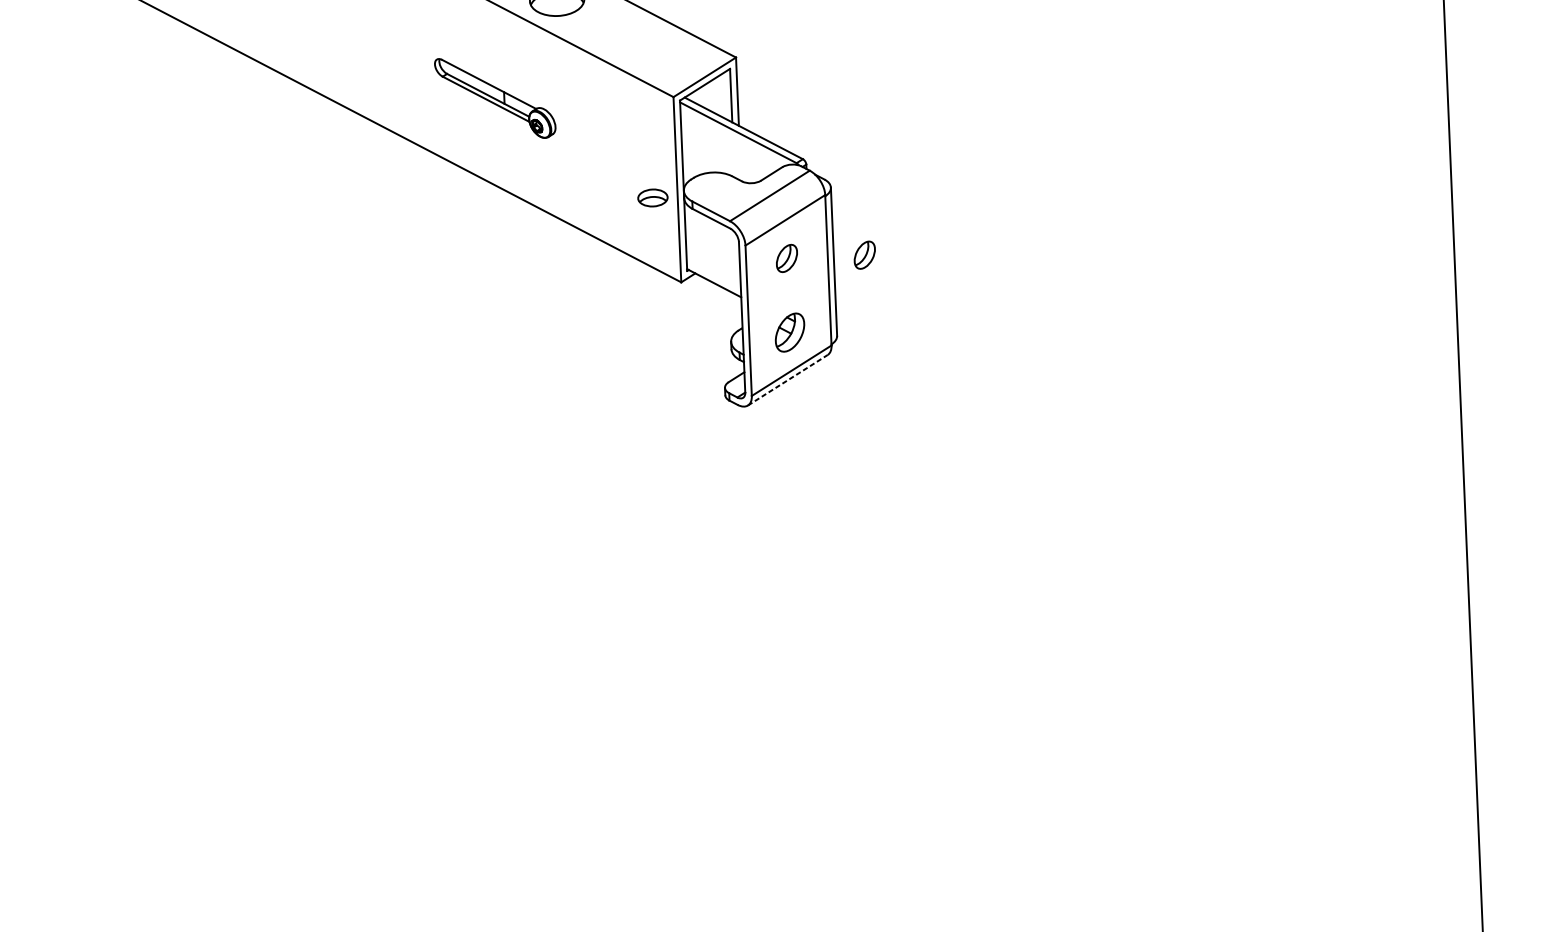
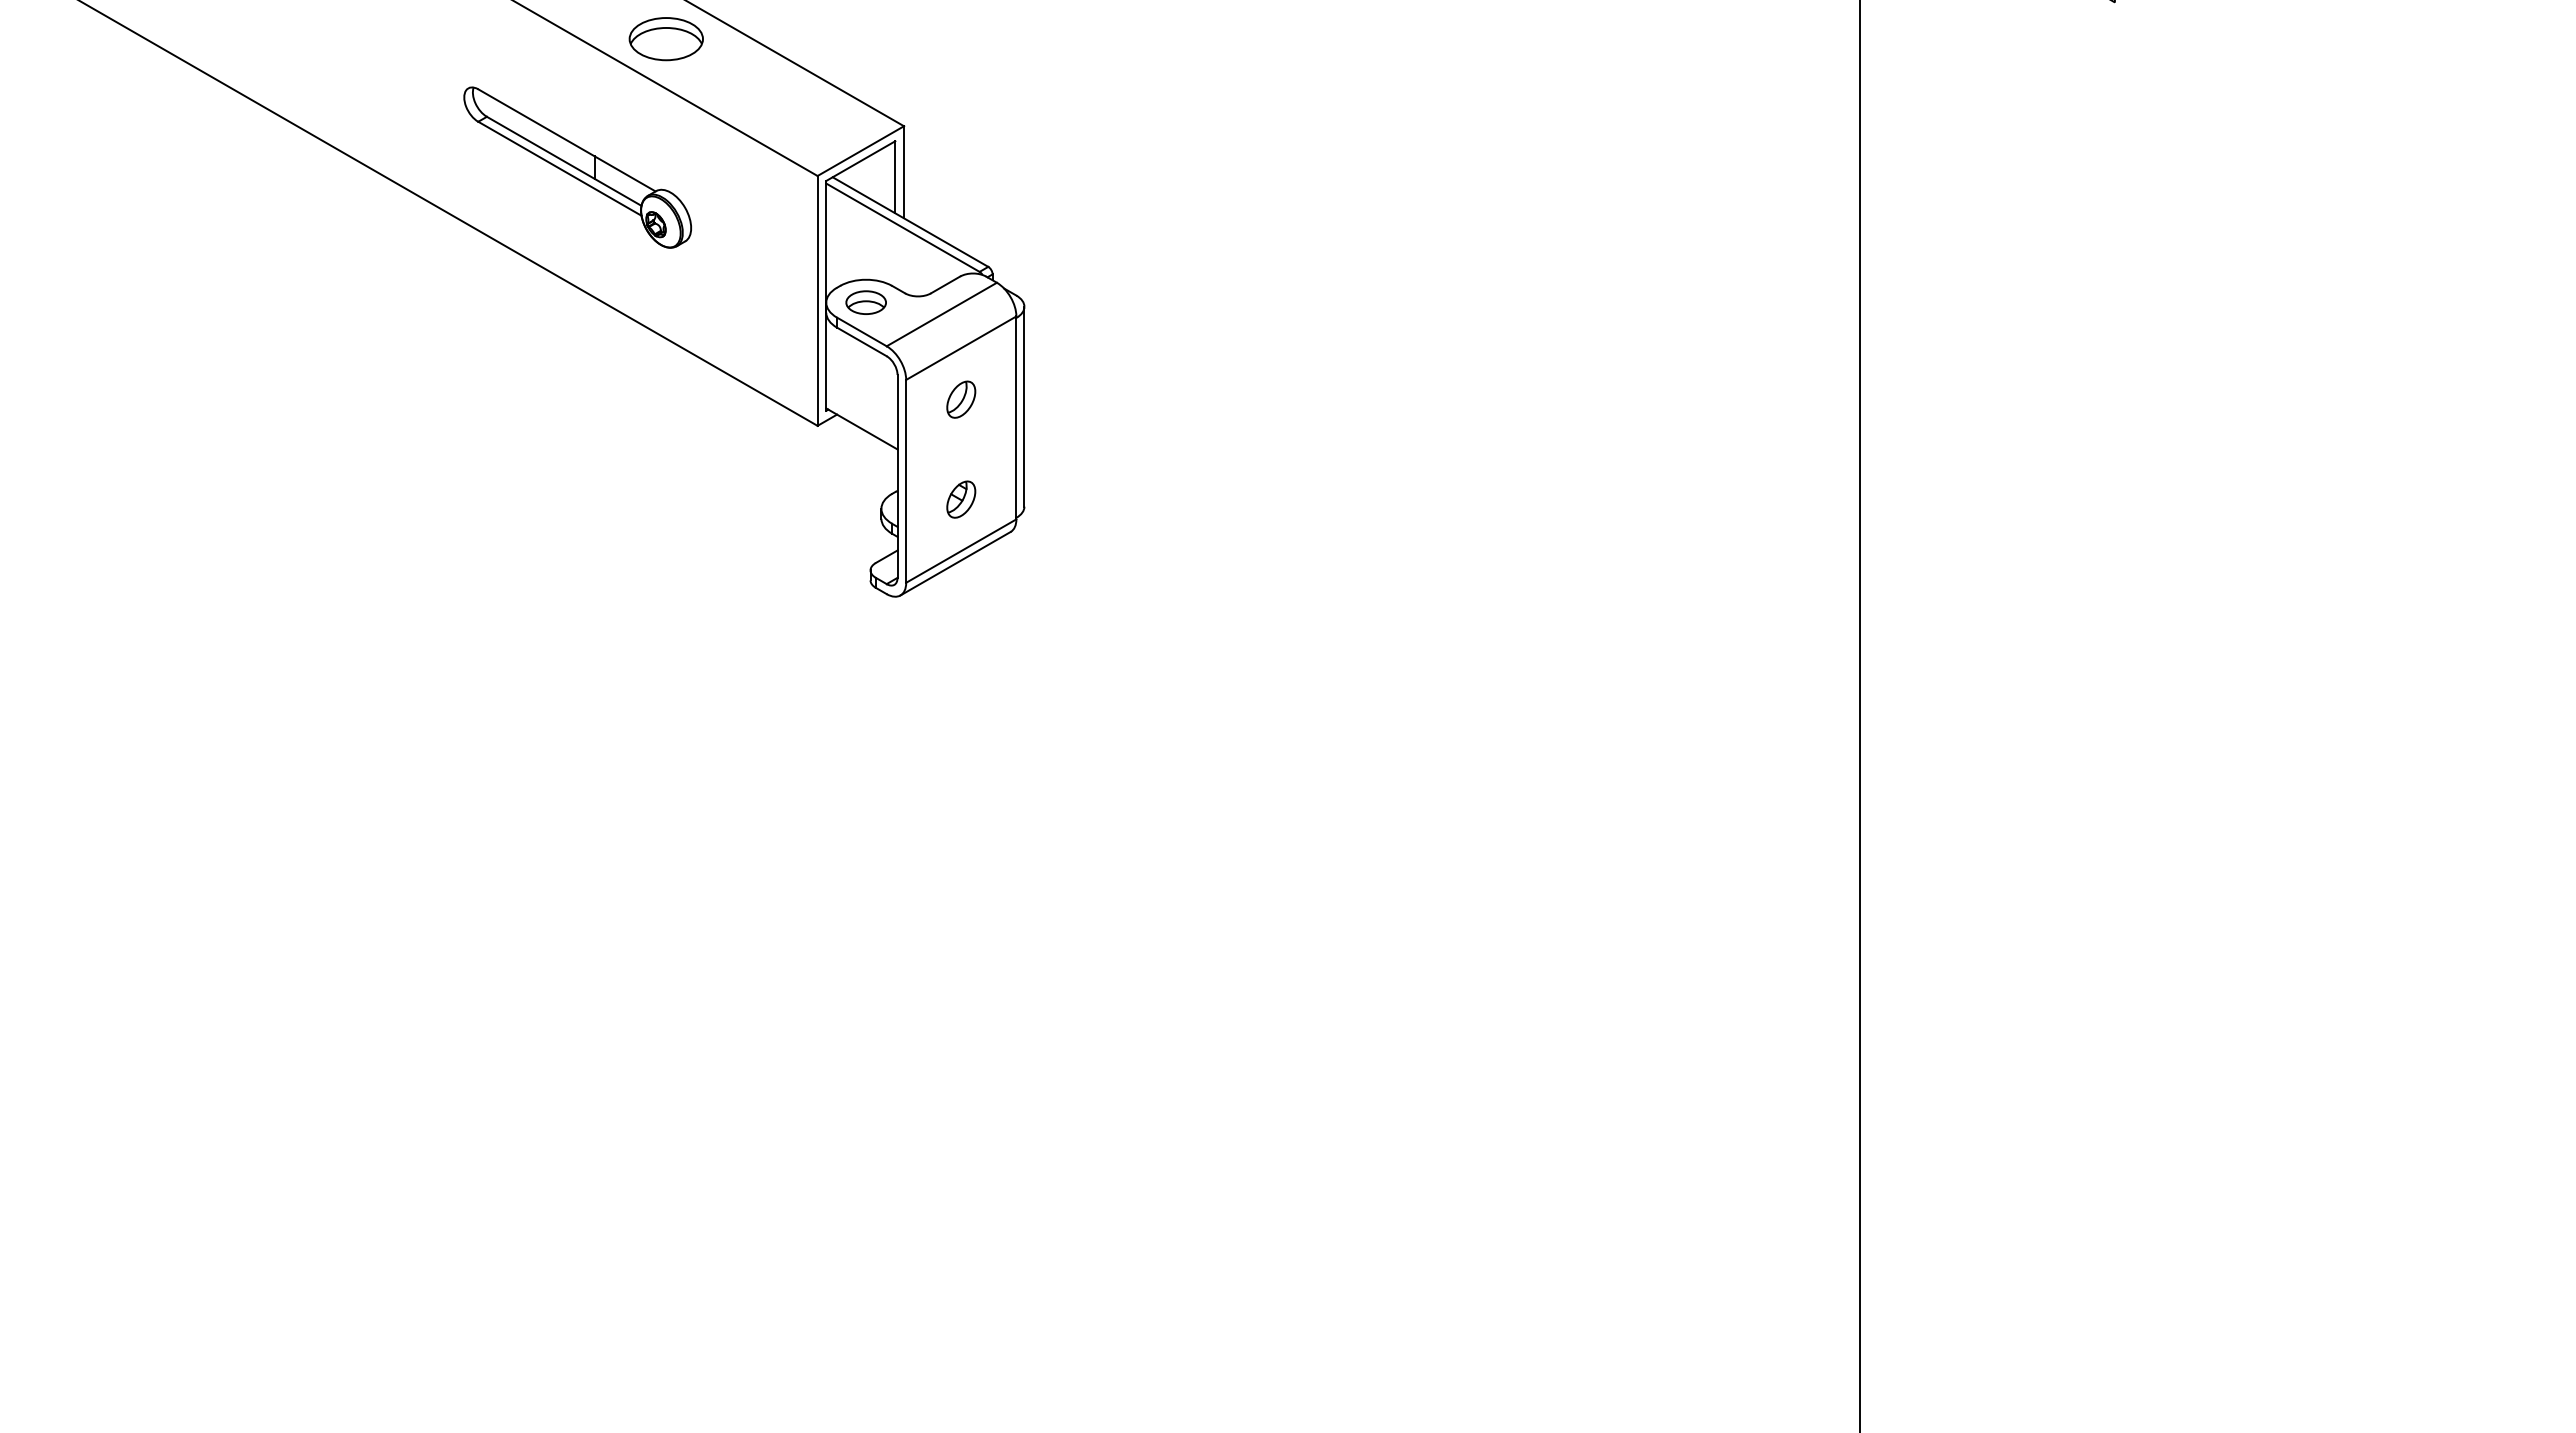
part: (495, 98) -> (577, 167), size x1.43
part: (652, 197) -> (865, 302), moved
part: (864, 255) -> (1066, 399), removed
part: (790, 332) -> (961, 499), size x0.71
line: (787, 380) -> (955, 563), dashed -> solid

